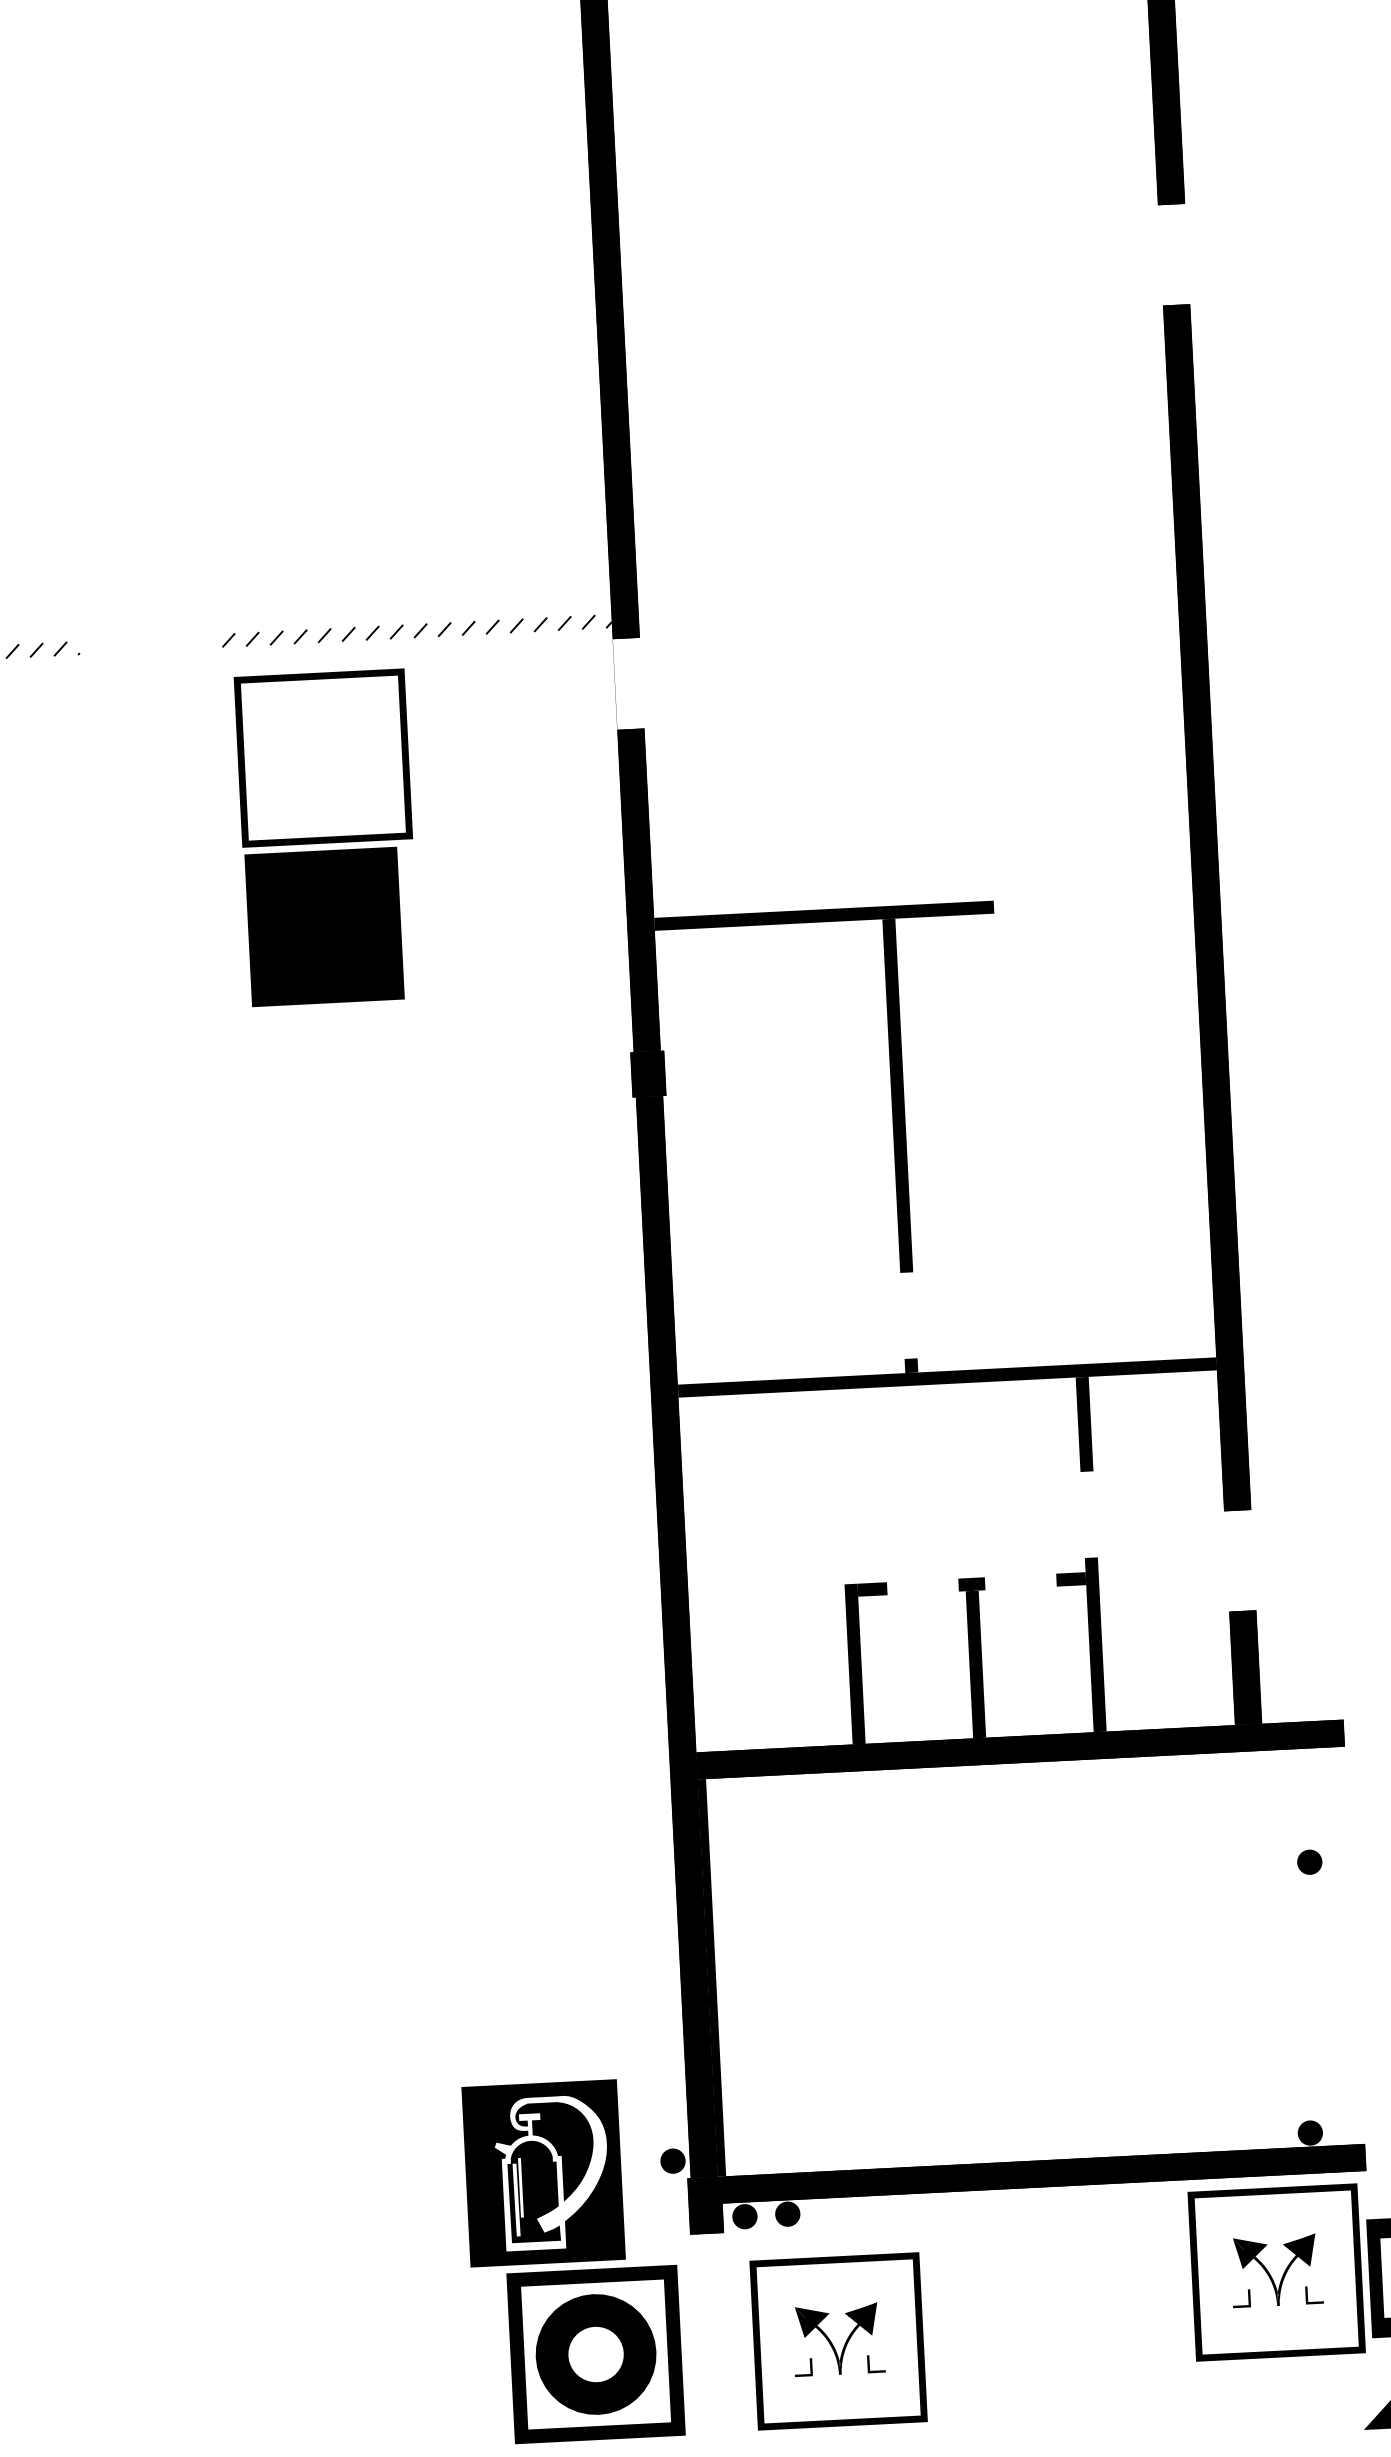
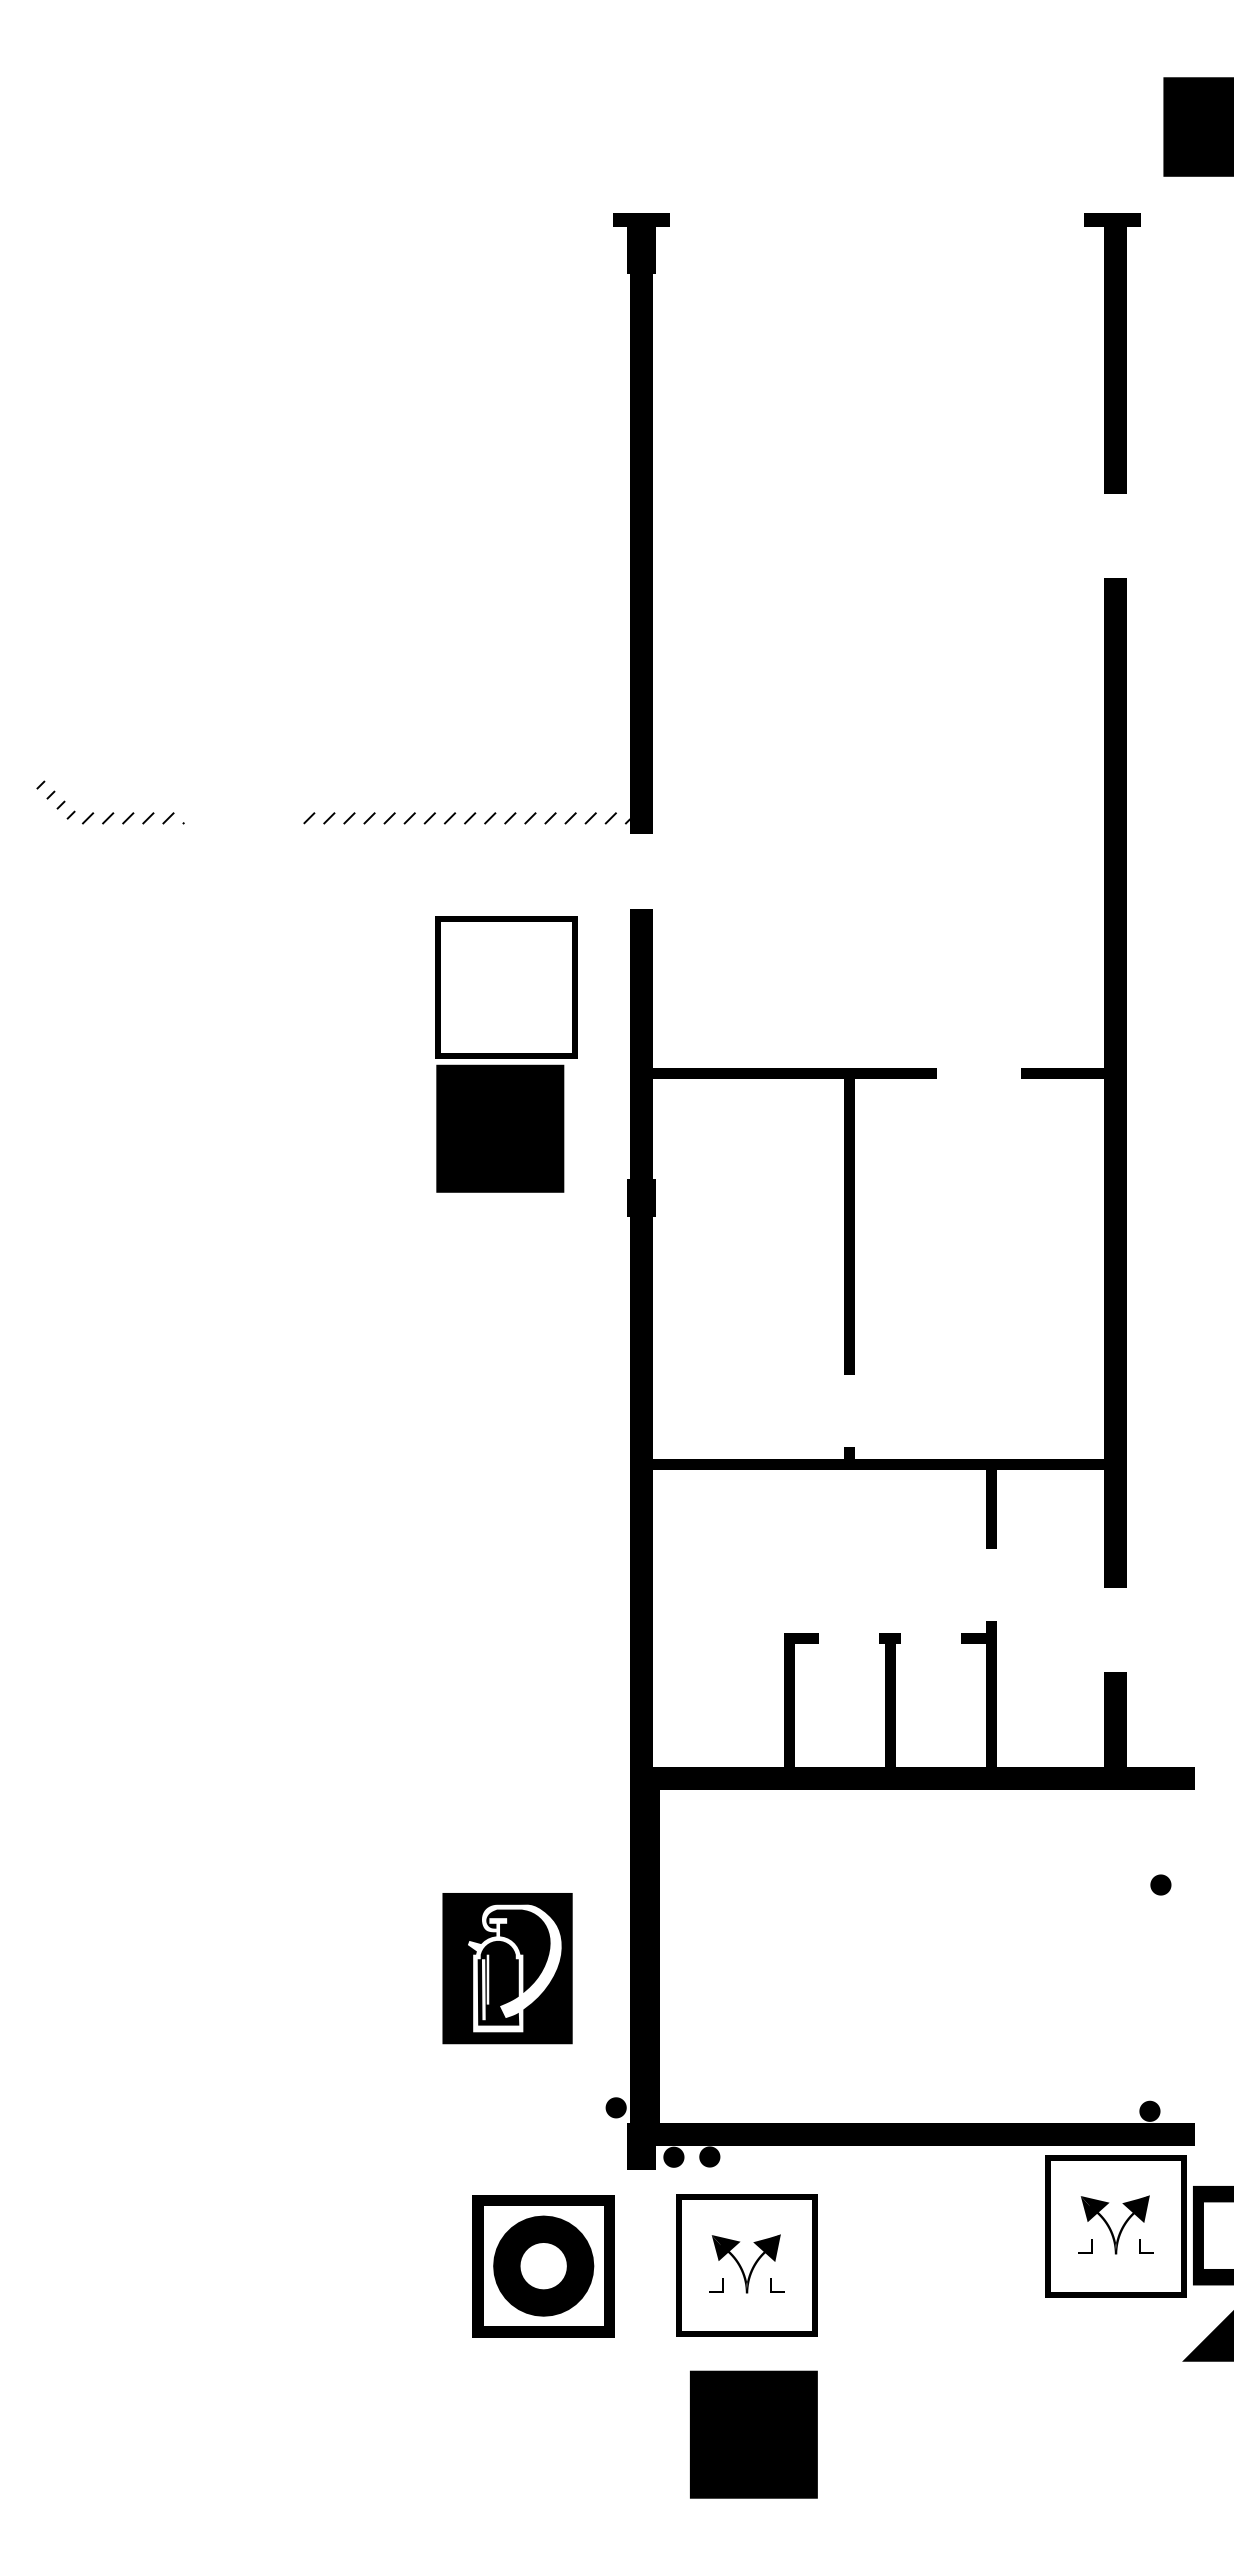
part: (327, 837) -> (506, 1054), moved
fill: (1143, 899) -> (1062, 1073), added
part: (543, 2173) -> (507, 1968), moved

